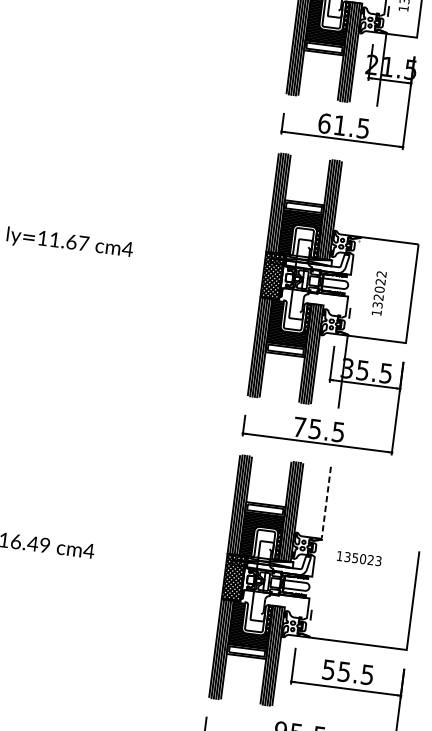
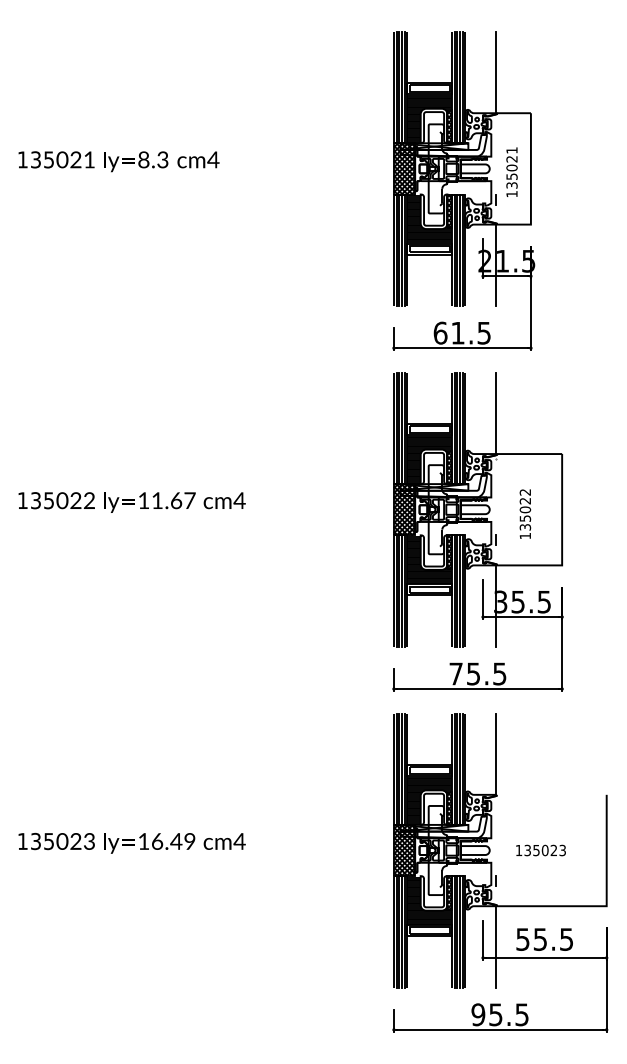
line: (365, 200) -> (496, 412), added
text: (378, 297) -> (525, 518), 132022 -> 135022
line: (326, 503) -> (496, 754), dashed -> solid
text: (358, 558) -> (540, 850), moved
line: (304, 674) -> (496, 947), added

